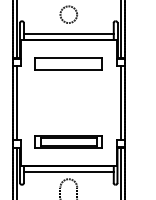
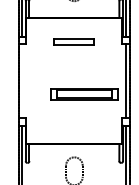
line: (68, 34) -> (74, 12), removed
part: (68, 63) -> (74, 41), size x0.6
line: (16, 102) -> (22, 80), removed
part: (68, 141) -> (84, 93), moved
line: (68, 171) -> (74, 149), removed

